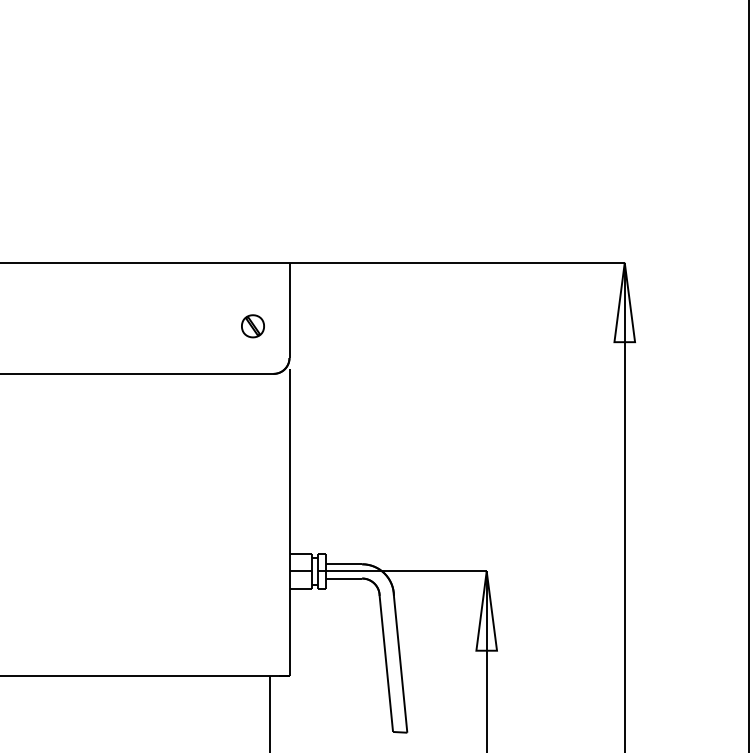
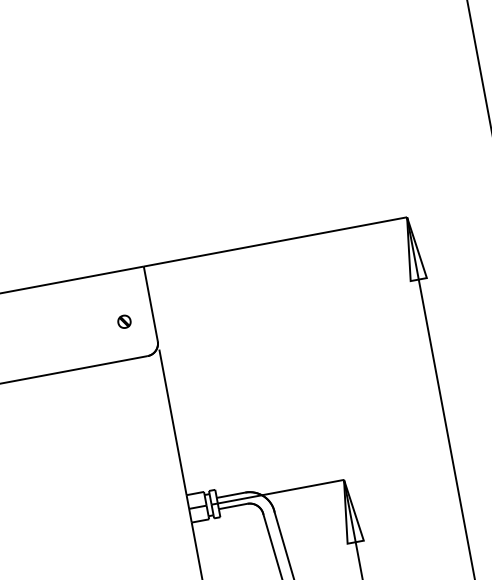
part: (252, 326) -> (124, 321), size x0.7

